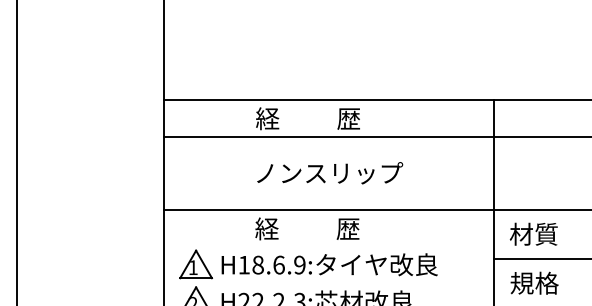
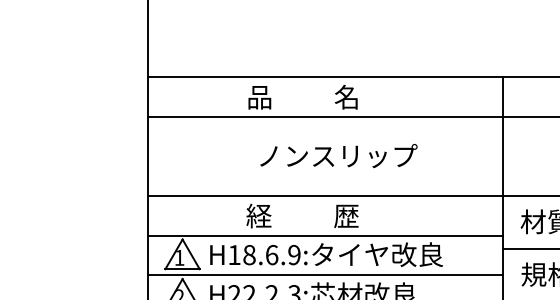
text: (307, 118) -> (302, 97), 経          歴 -> 品          名
text: (330, 173) -> (339, 156), moved
line: (328, 247) -> (325, 236), added
line: (328, 283) -> (325, 274), added

